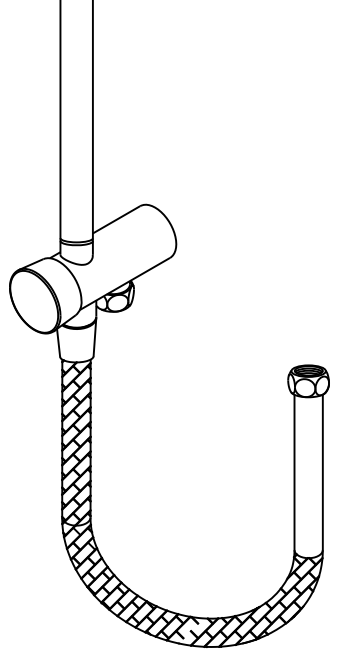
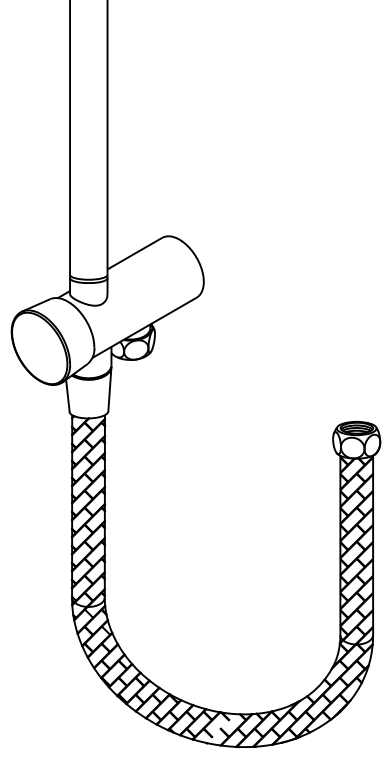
hatch: (308, 476) -> (356, 550), added

